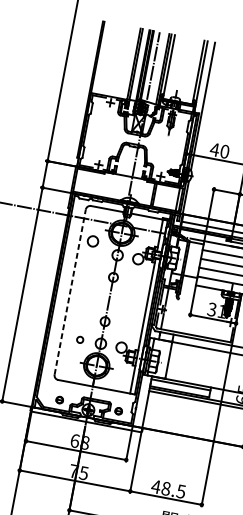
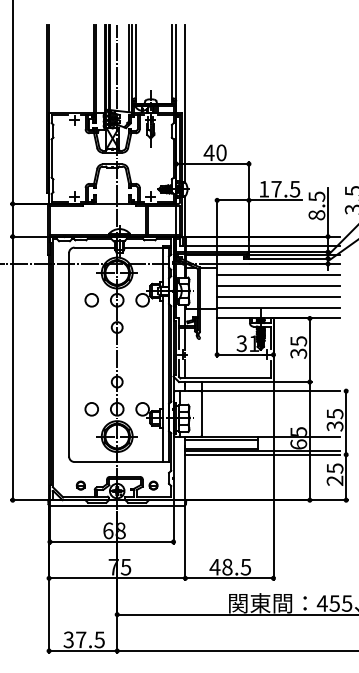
circle: (92, 241) -> (91, 300), moved
line: (70, 291) -> (69, 354), dashed -> solid
circle: (80, 339) -> (91, 409), size x1.67

